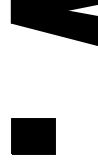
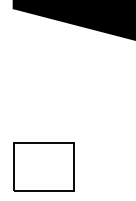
fill: (33, 136) -> (44, 167), removed

